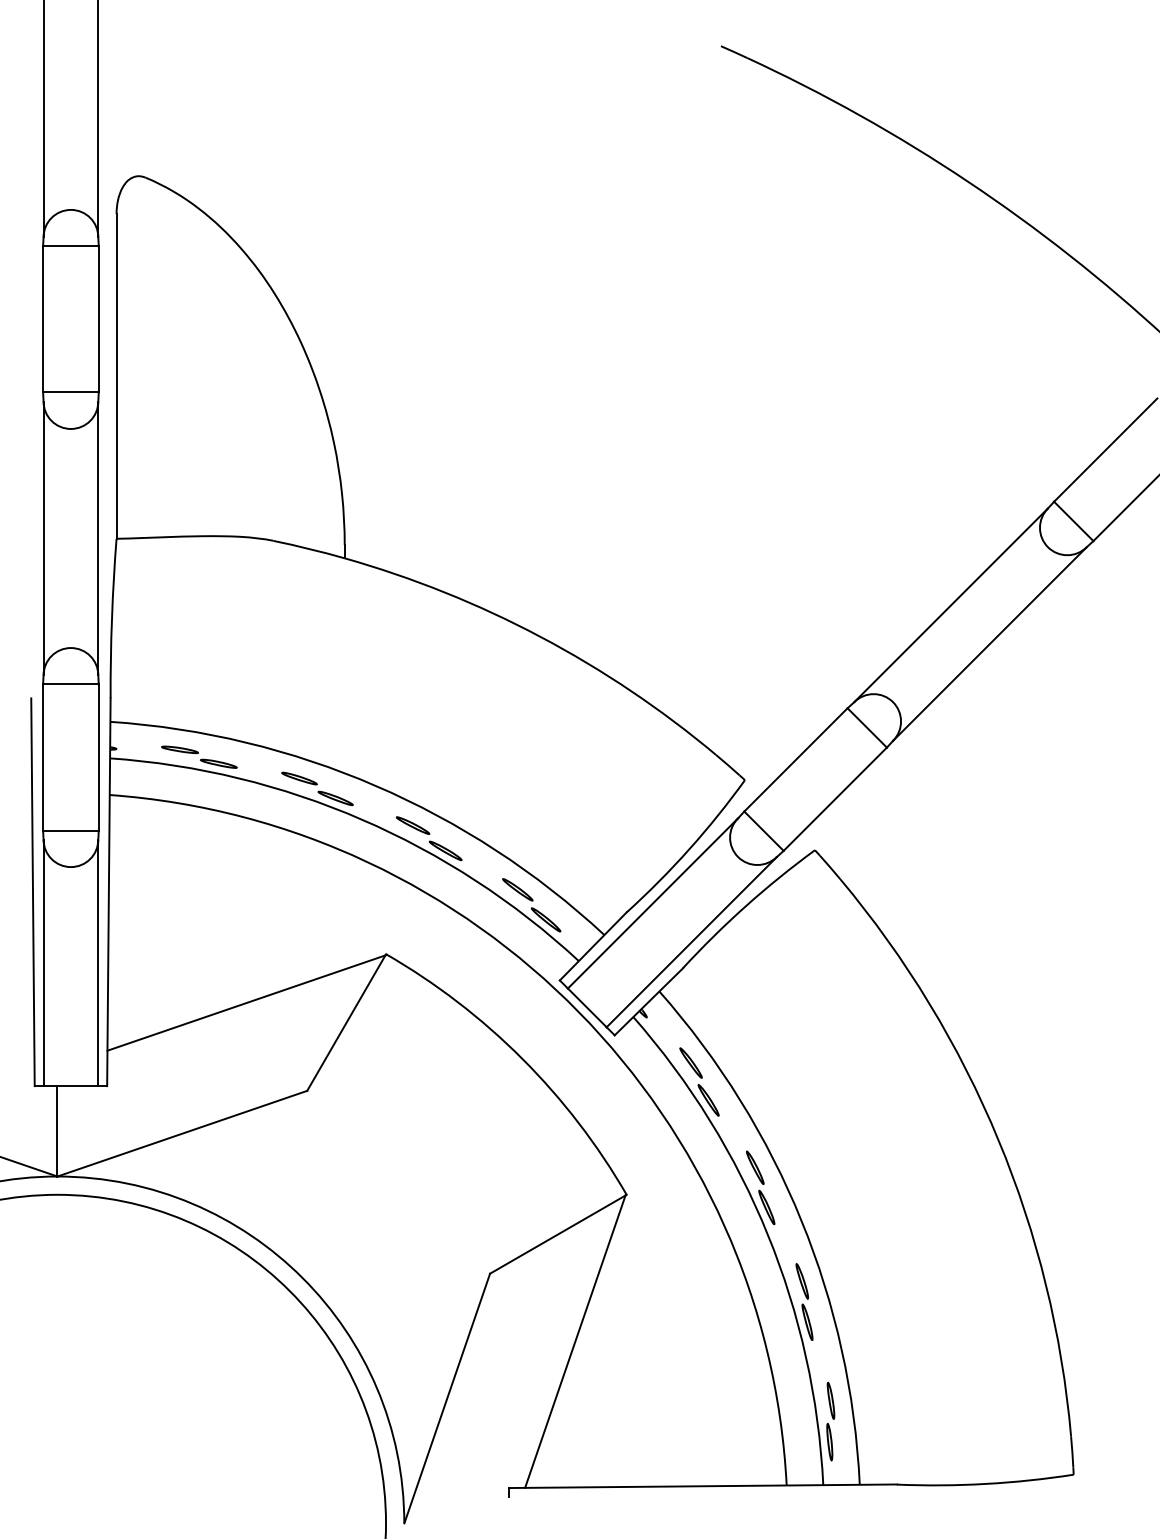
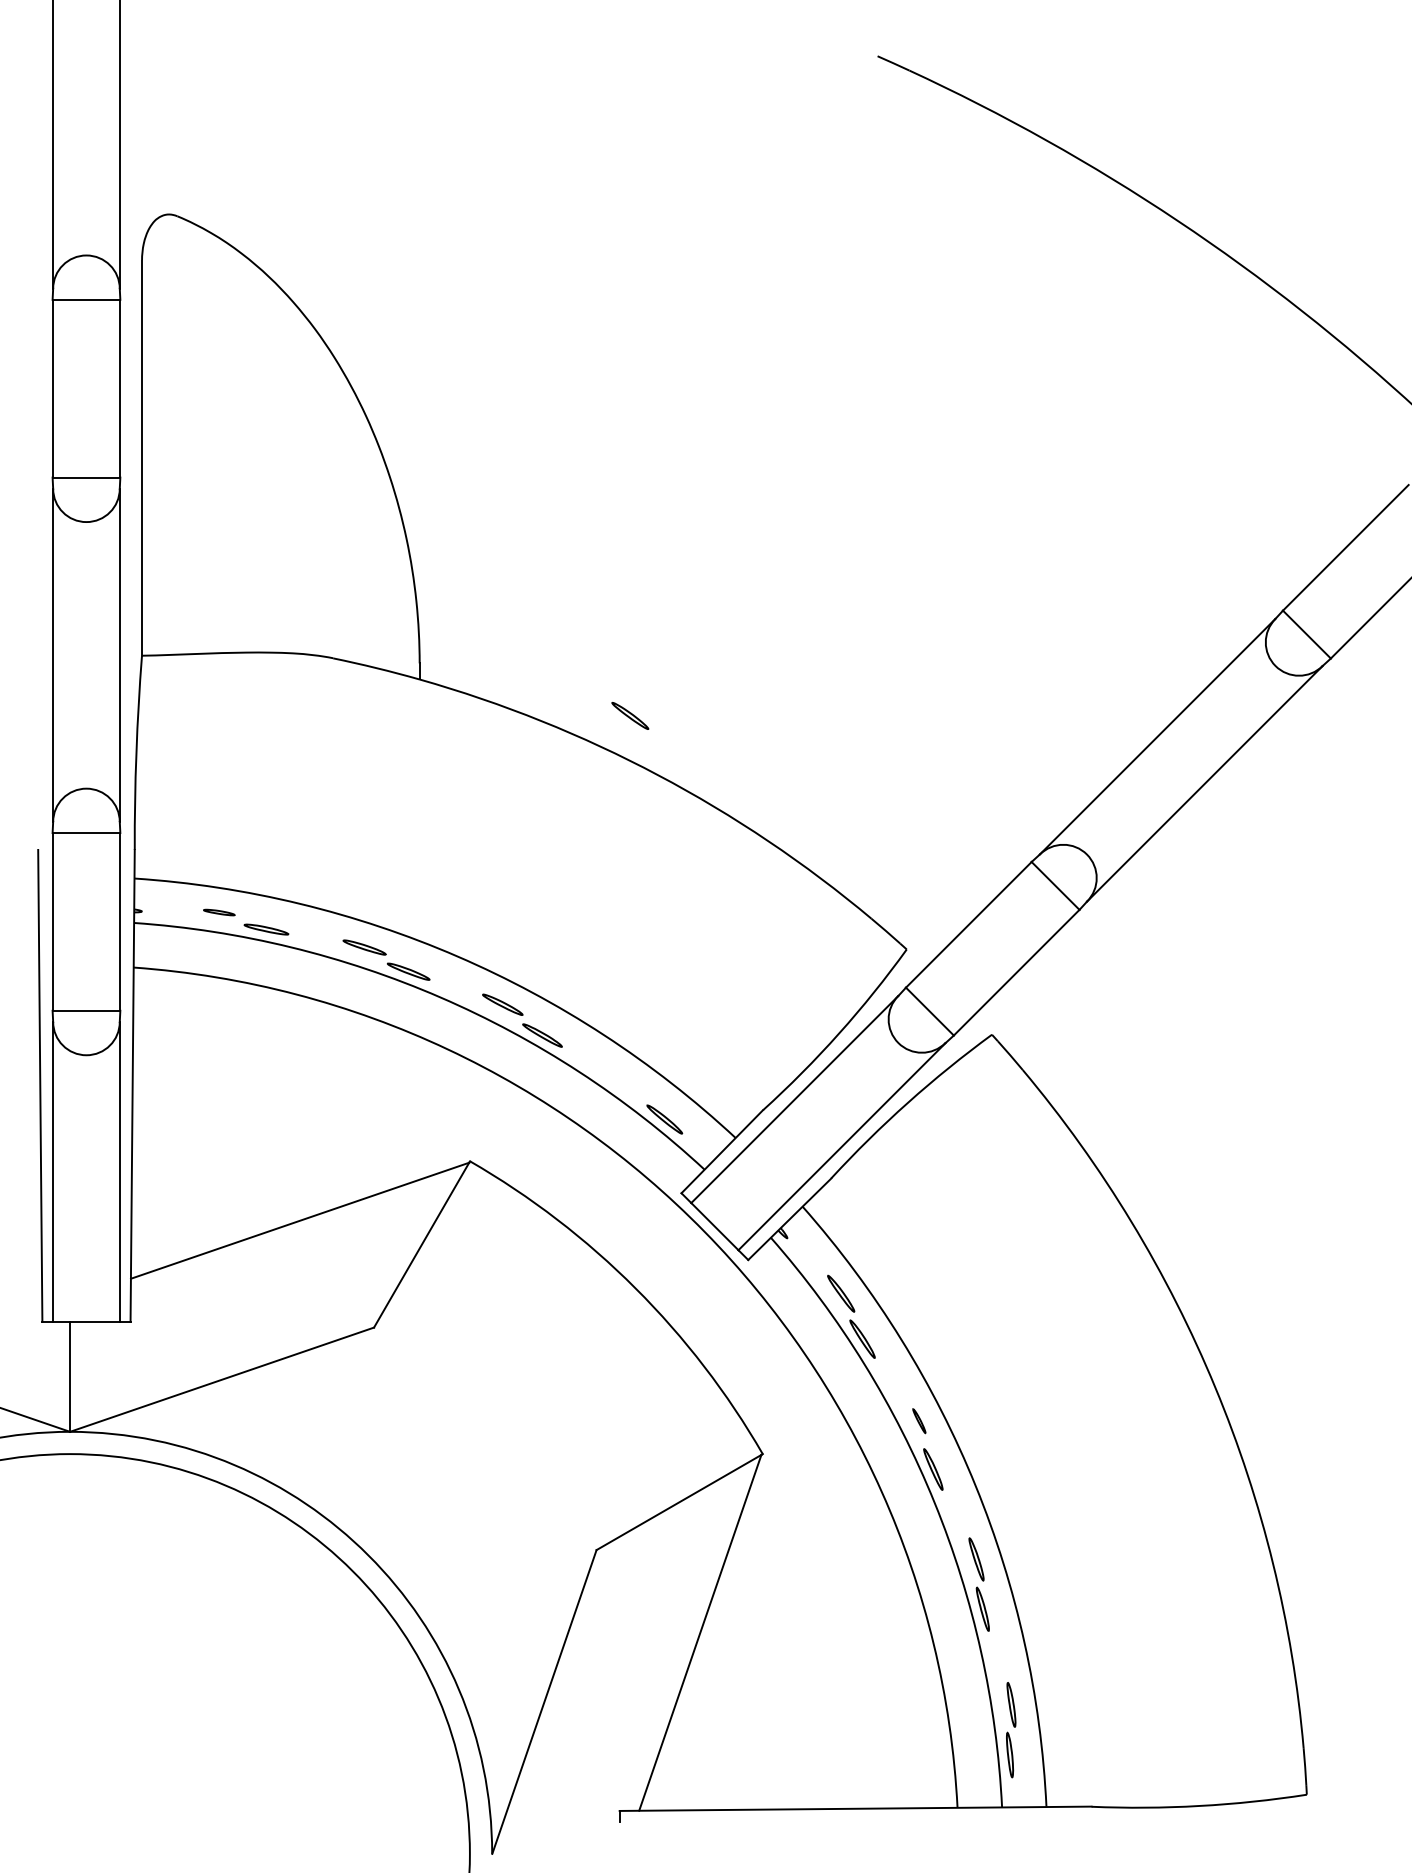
part: (180, 749) -> (219, 912), size x0.7
part: (517, 889) -> (630, 715), moved
part: (755, 1167) -> (919, 1420), size x0.6

